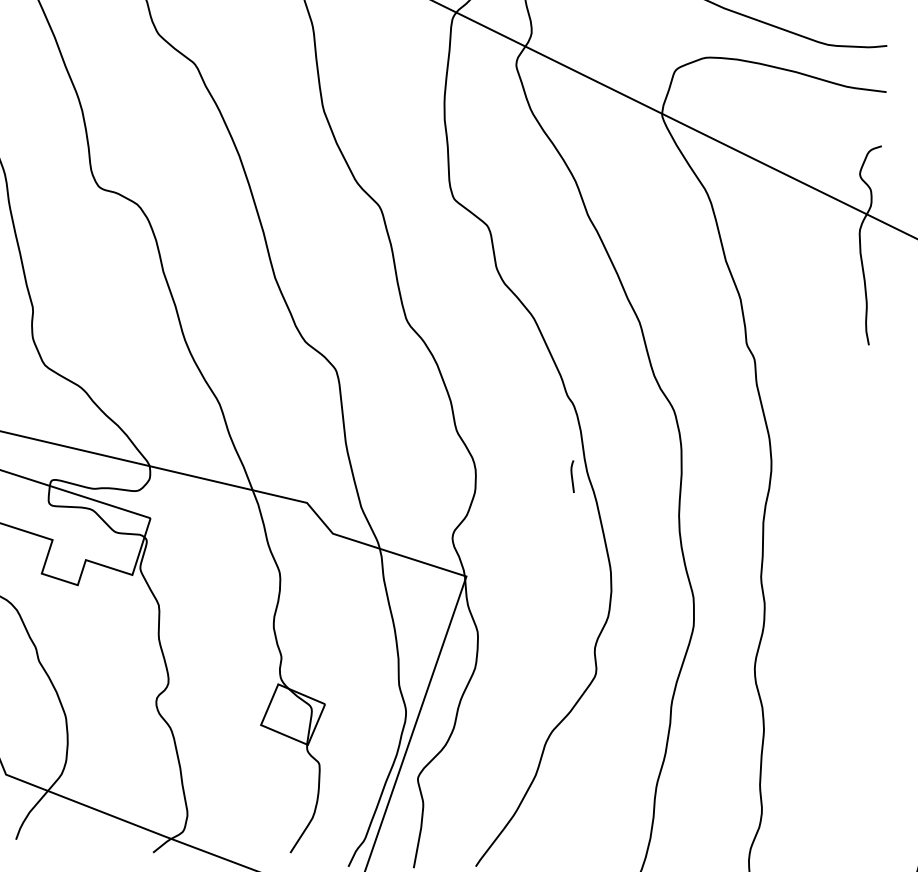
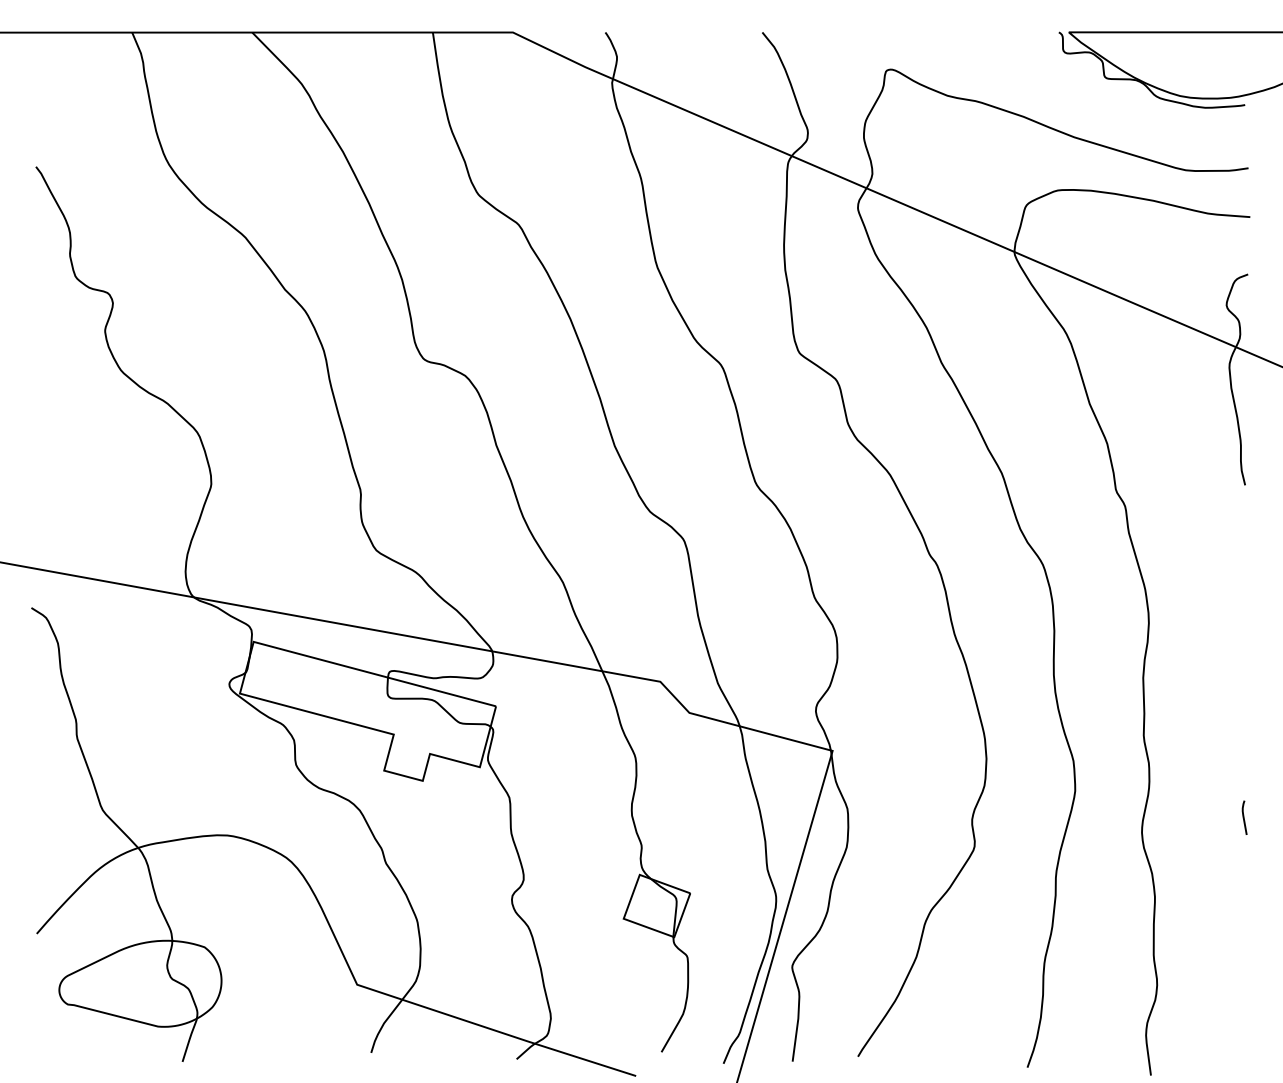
curve: (572, 476) -> (1244, 817), moved

